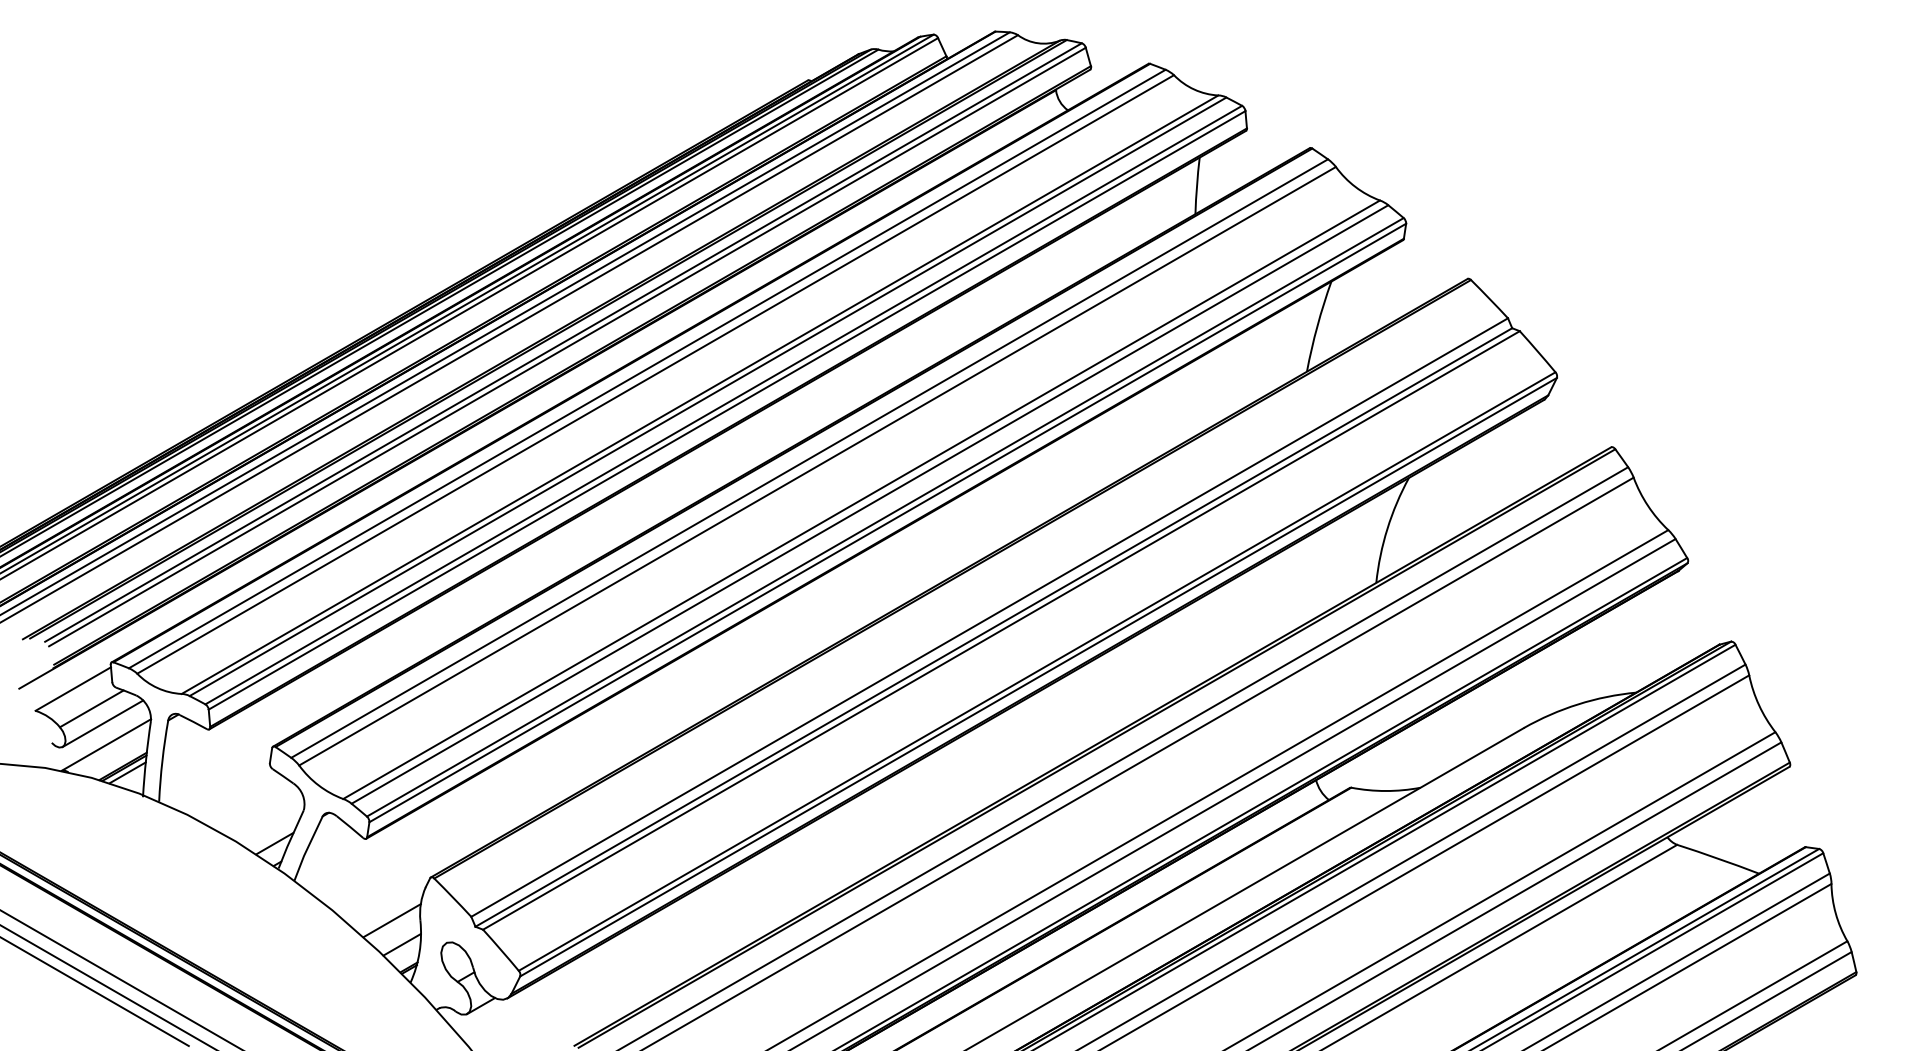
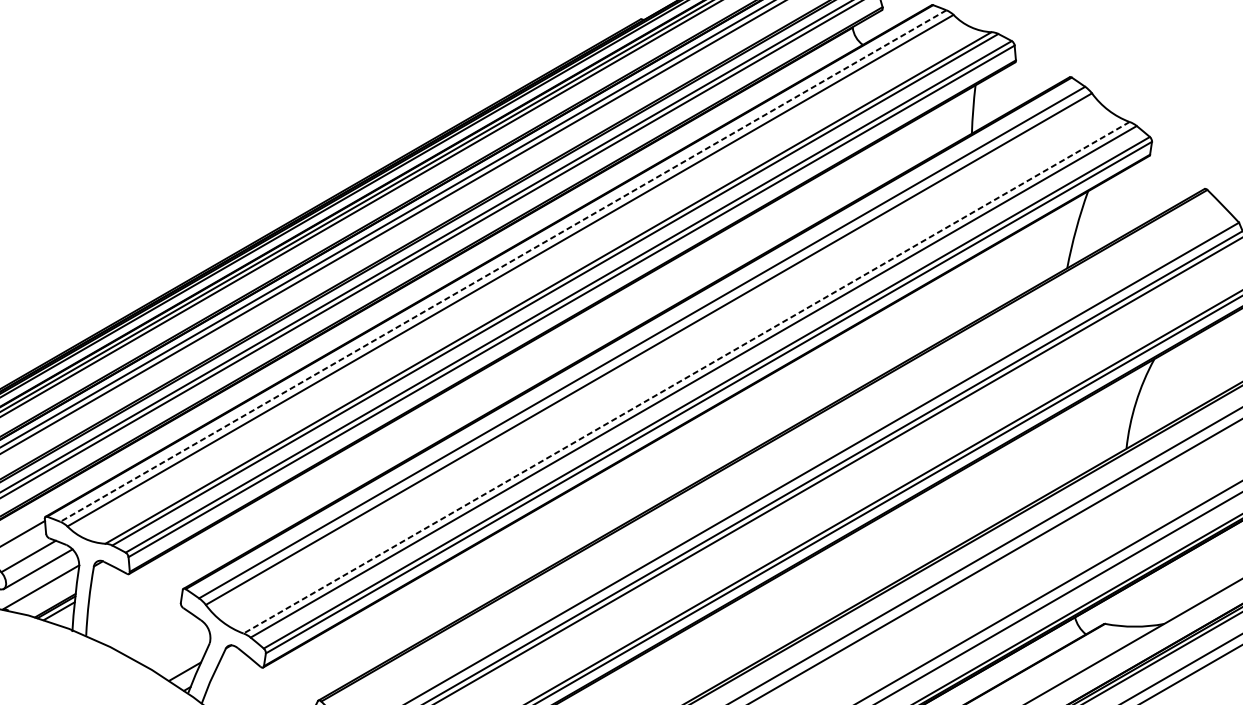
line: (647, 369) -> (503, 266), solid -> dashed
line: (861, 499) -> (686, 377), solid -> dashed

